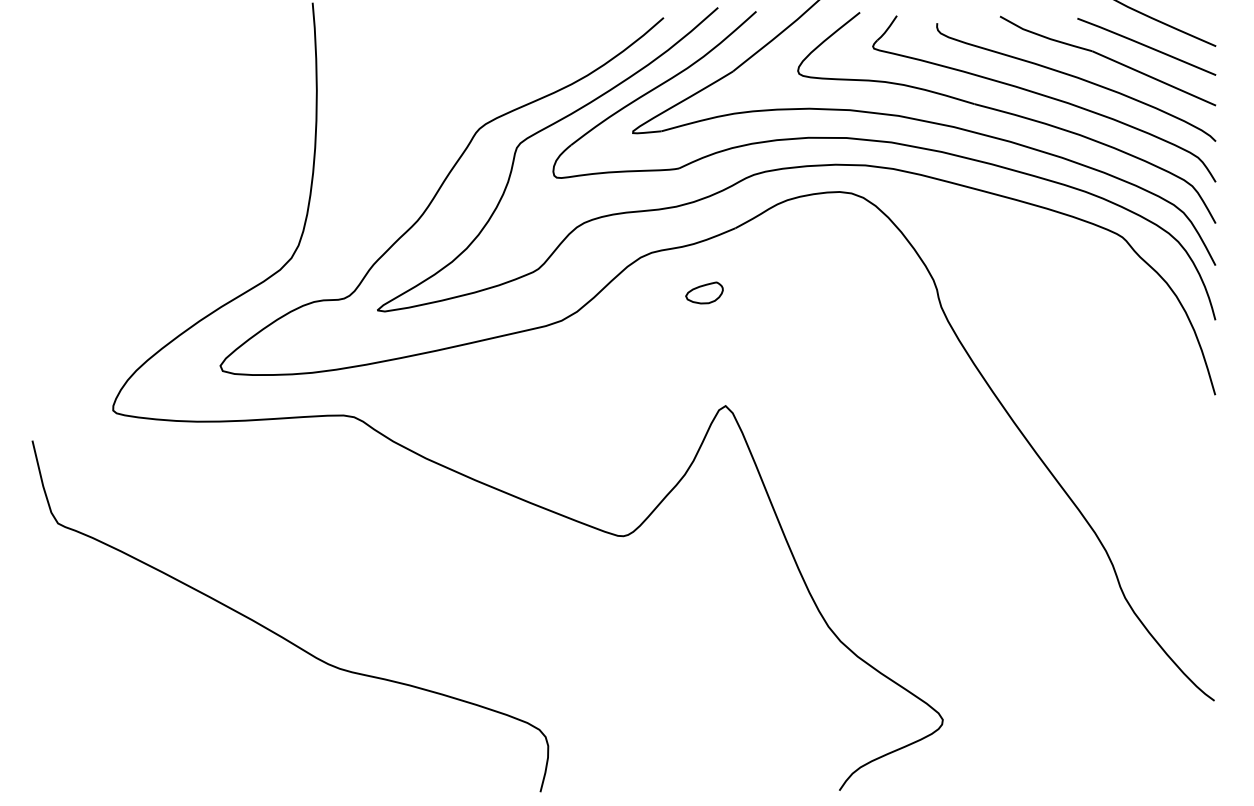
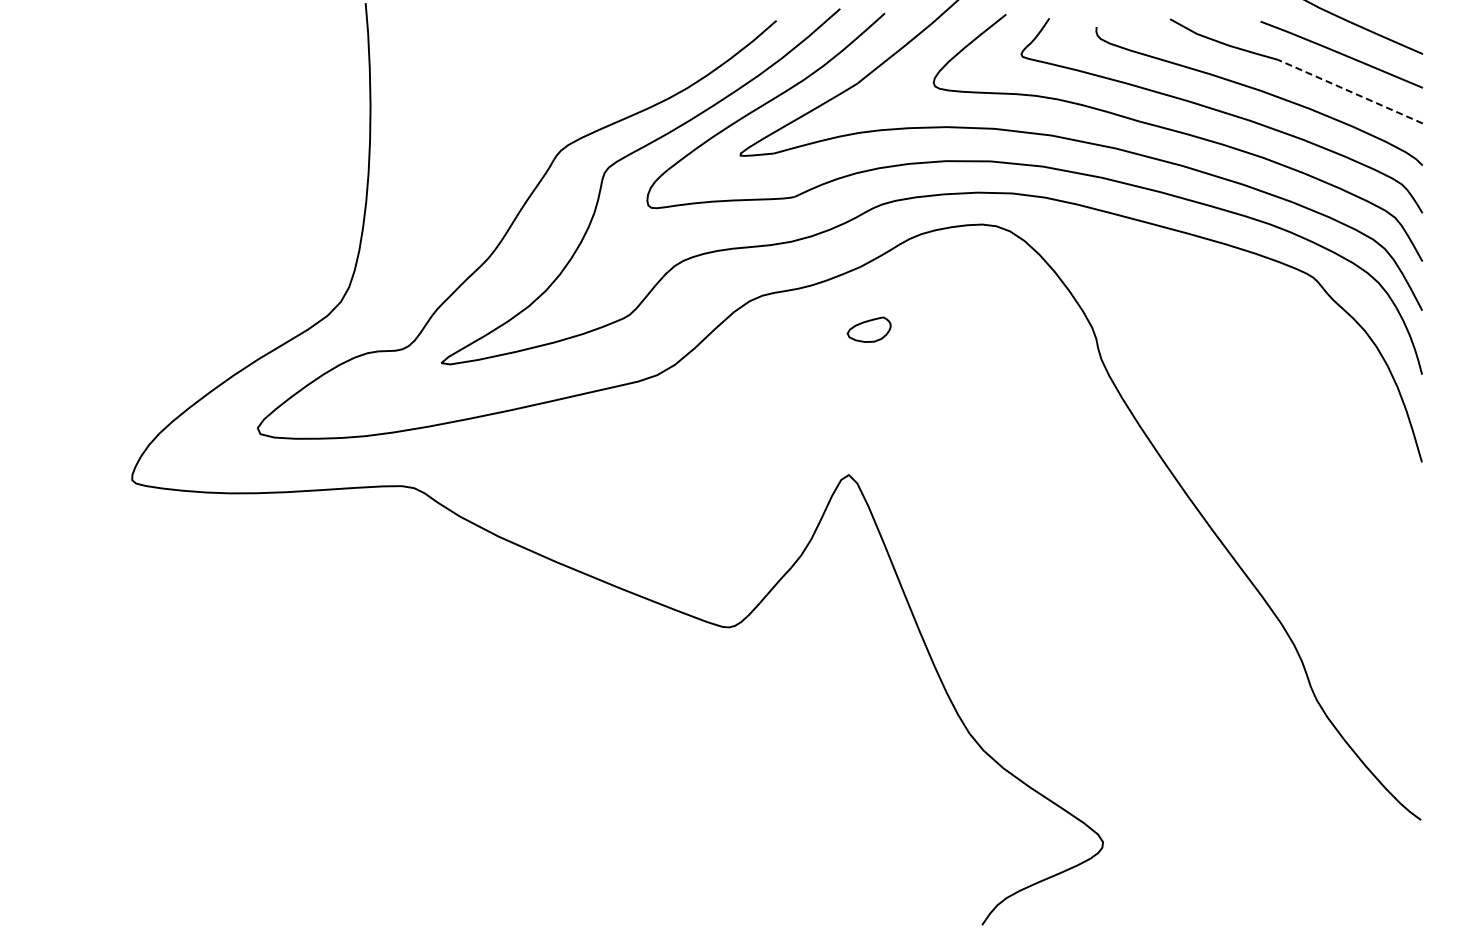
line: (1153, 78) -> (1349, 91), solid -> dashed
part: (703, 292) -> (868, 329), moved
curve: (280, 635) -> (328, 743), removed

